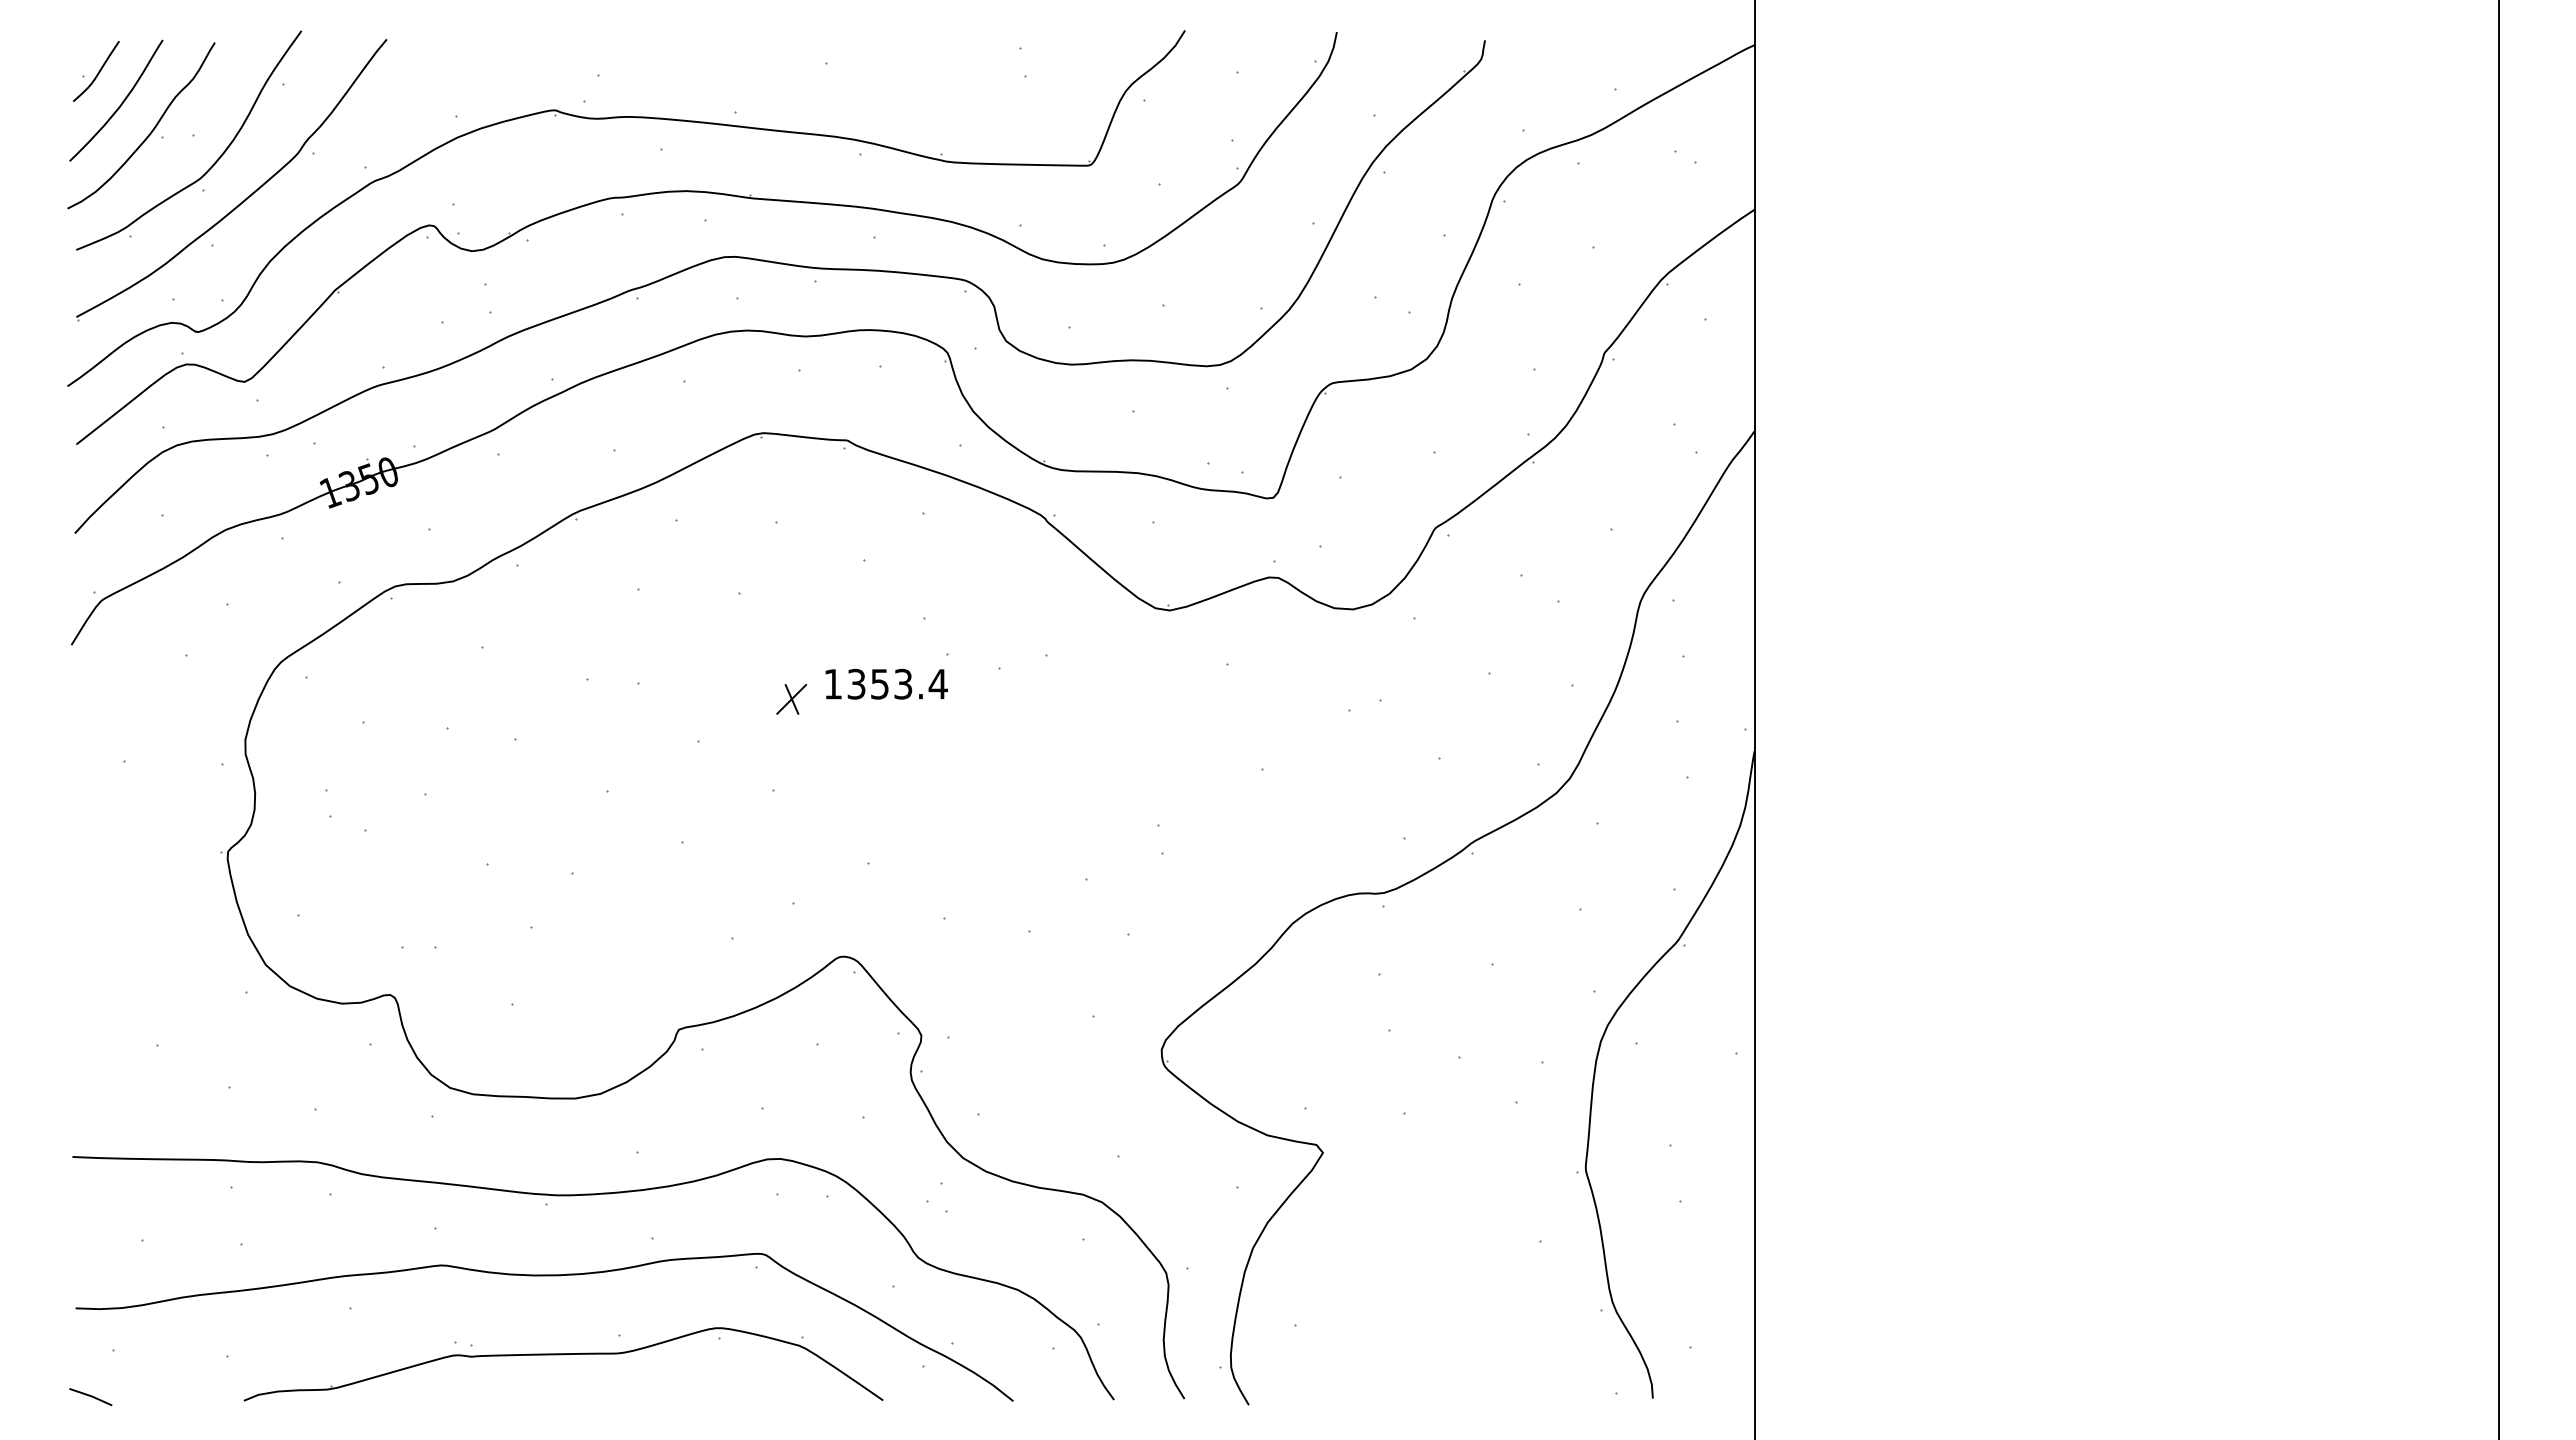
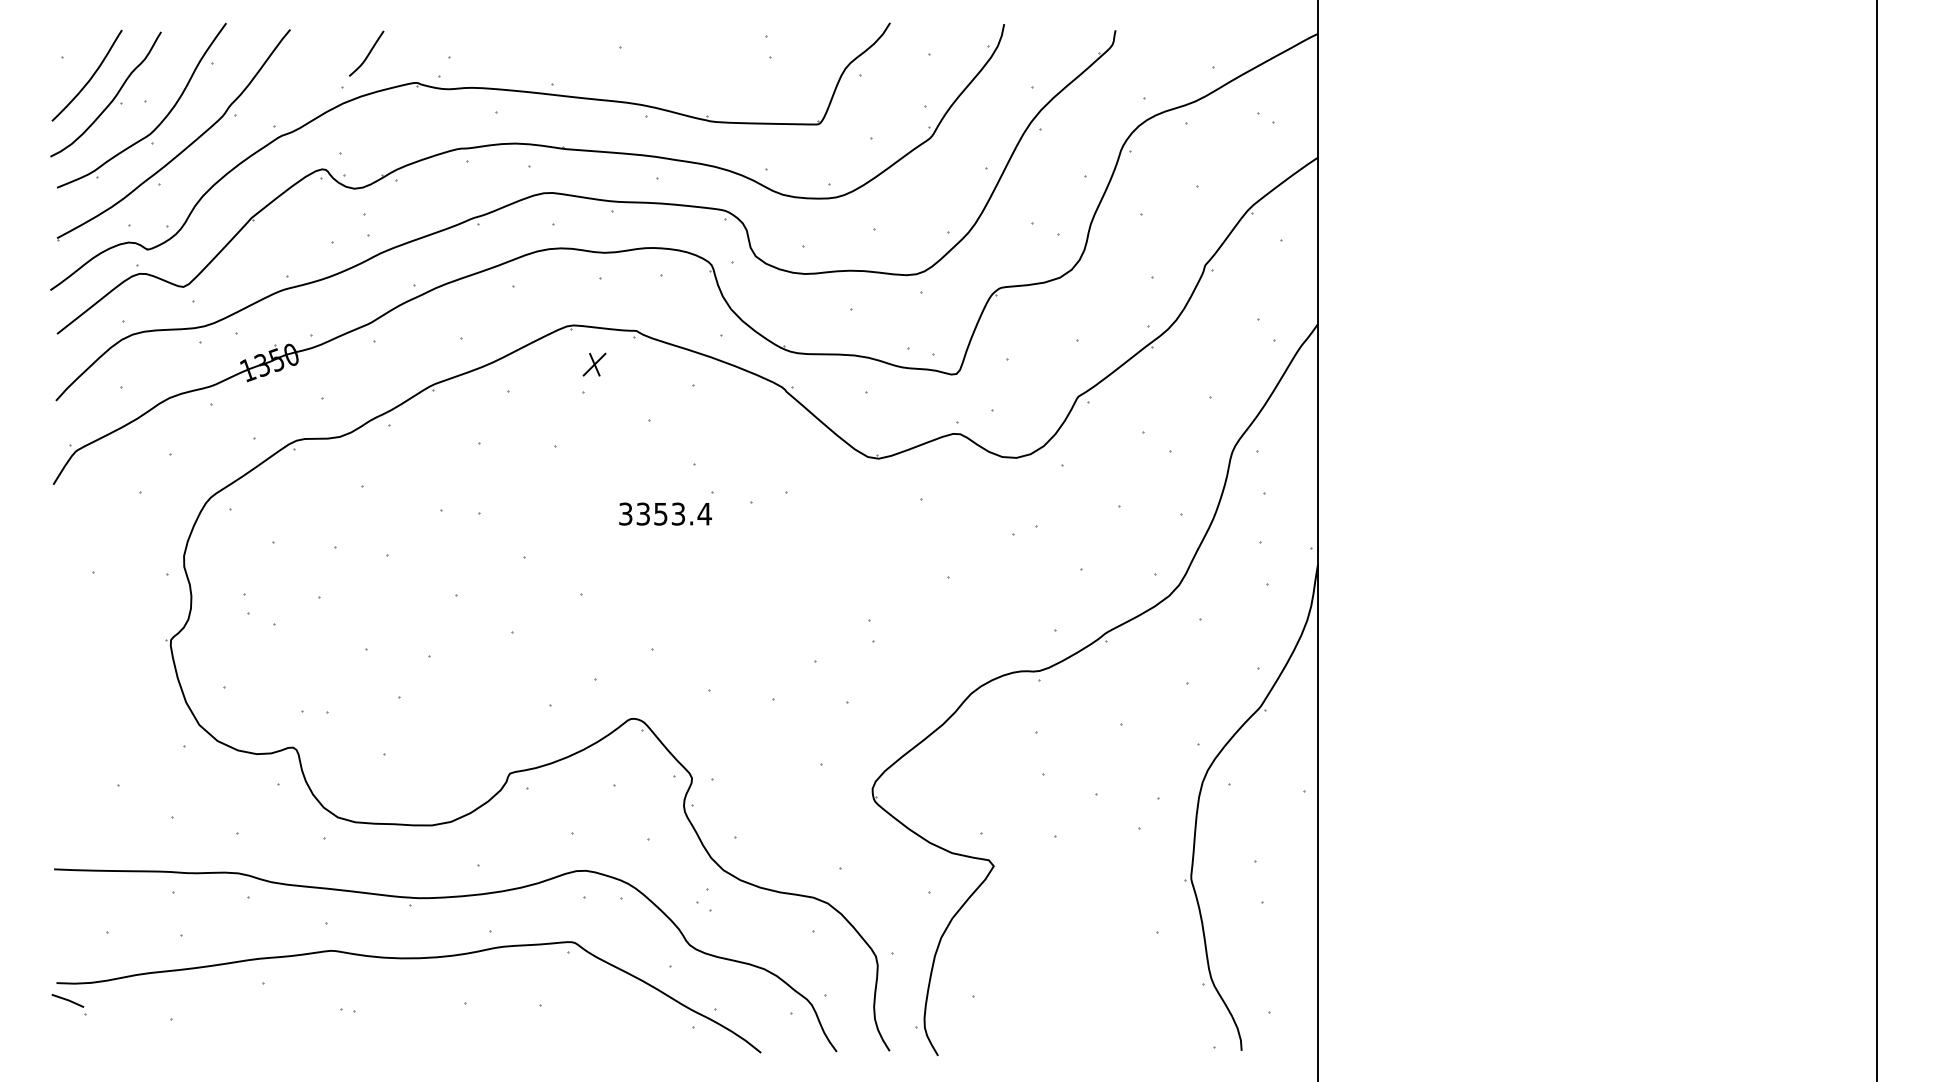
curve: (98, 71) -> (368, 53), moved
text: (832, 683) -> (625, 513), 1353.4 -> 3353.4
part: (791, 699) -> (594, 364), moved
part: (563, 1355) -> (423, 1018), removed
line: (90, 1396) -> (67, 1000), moved

